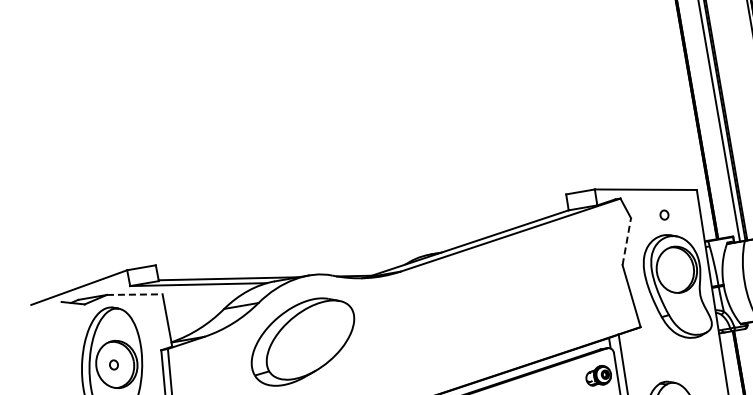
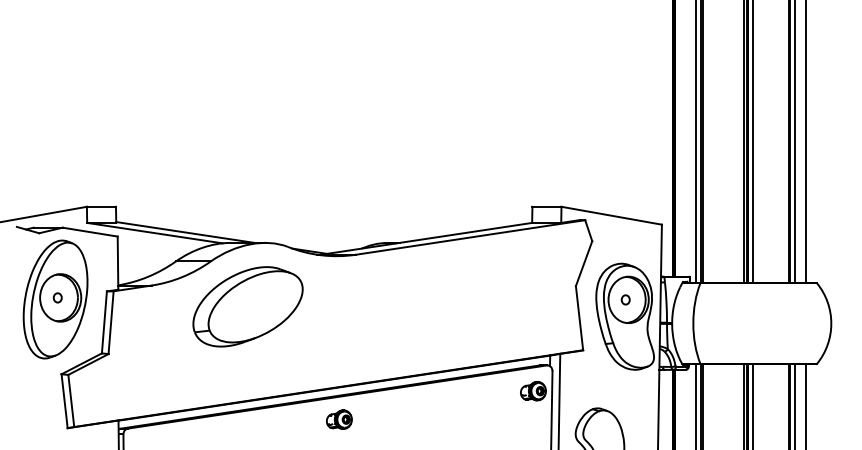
part: (664, 214) -> (625, 299), moved
line: (627, 241) -> (584, 263), dashed -> solid
line: (135, 294) -> (90, 232), dashed -> solid

